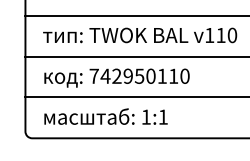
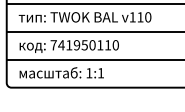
text: (117, 76) -> (69, 45), 742950110 -> 741950110

